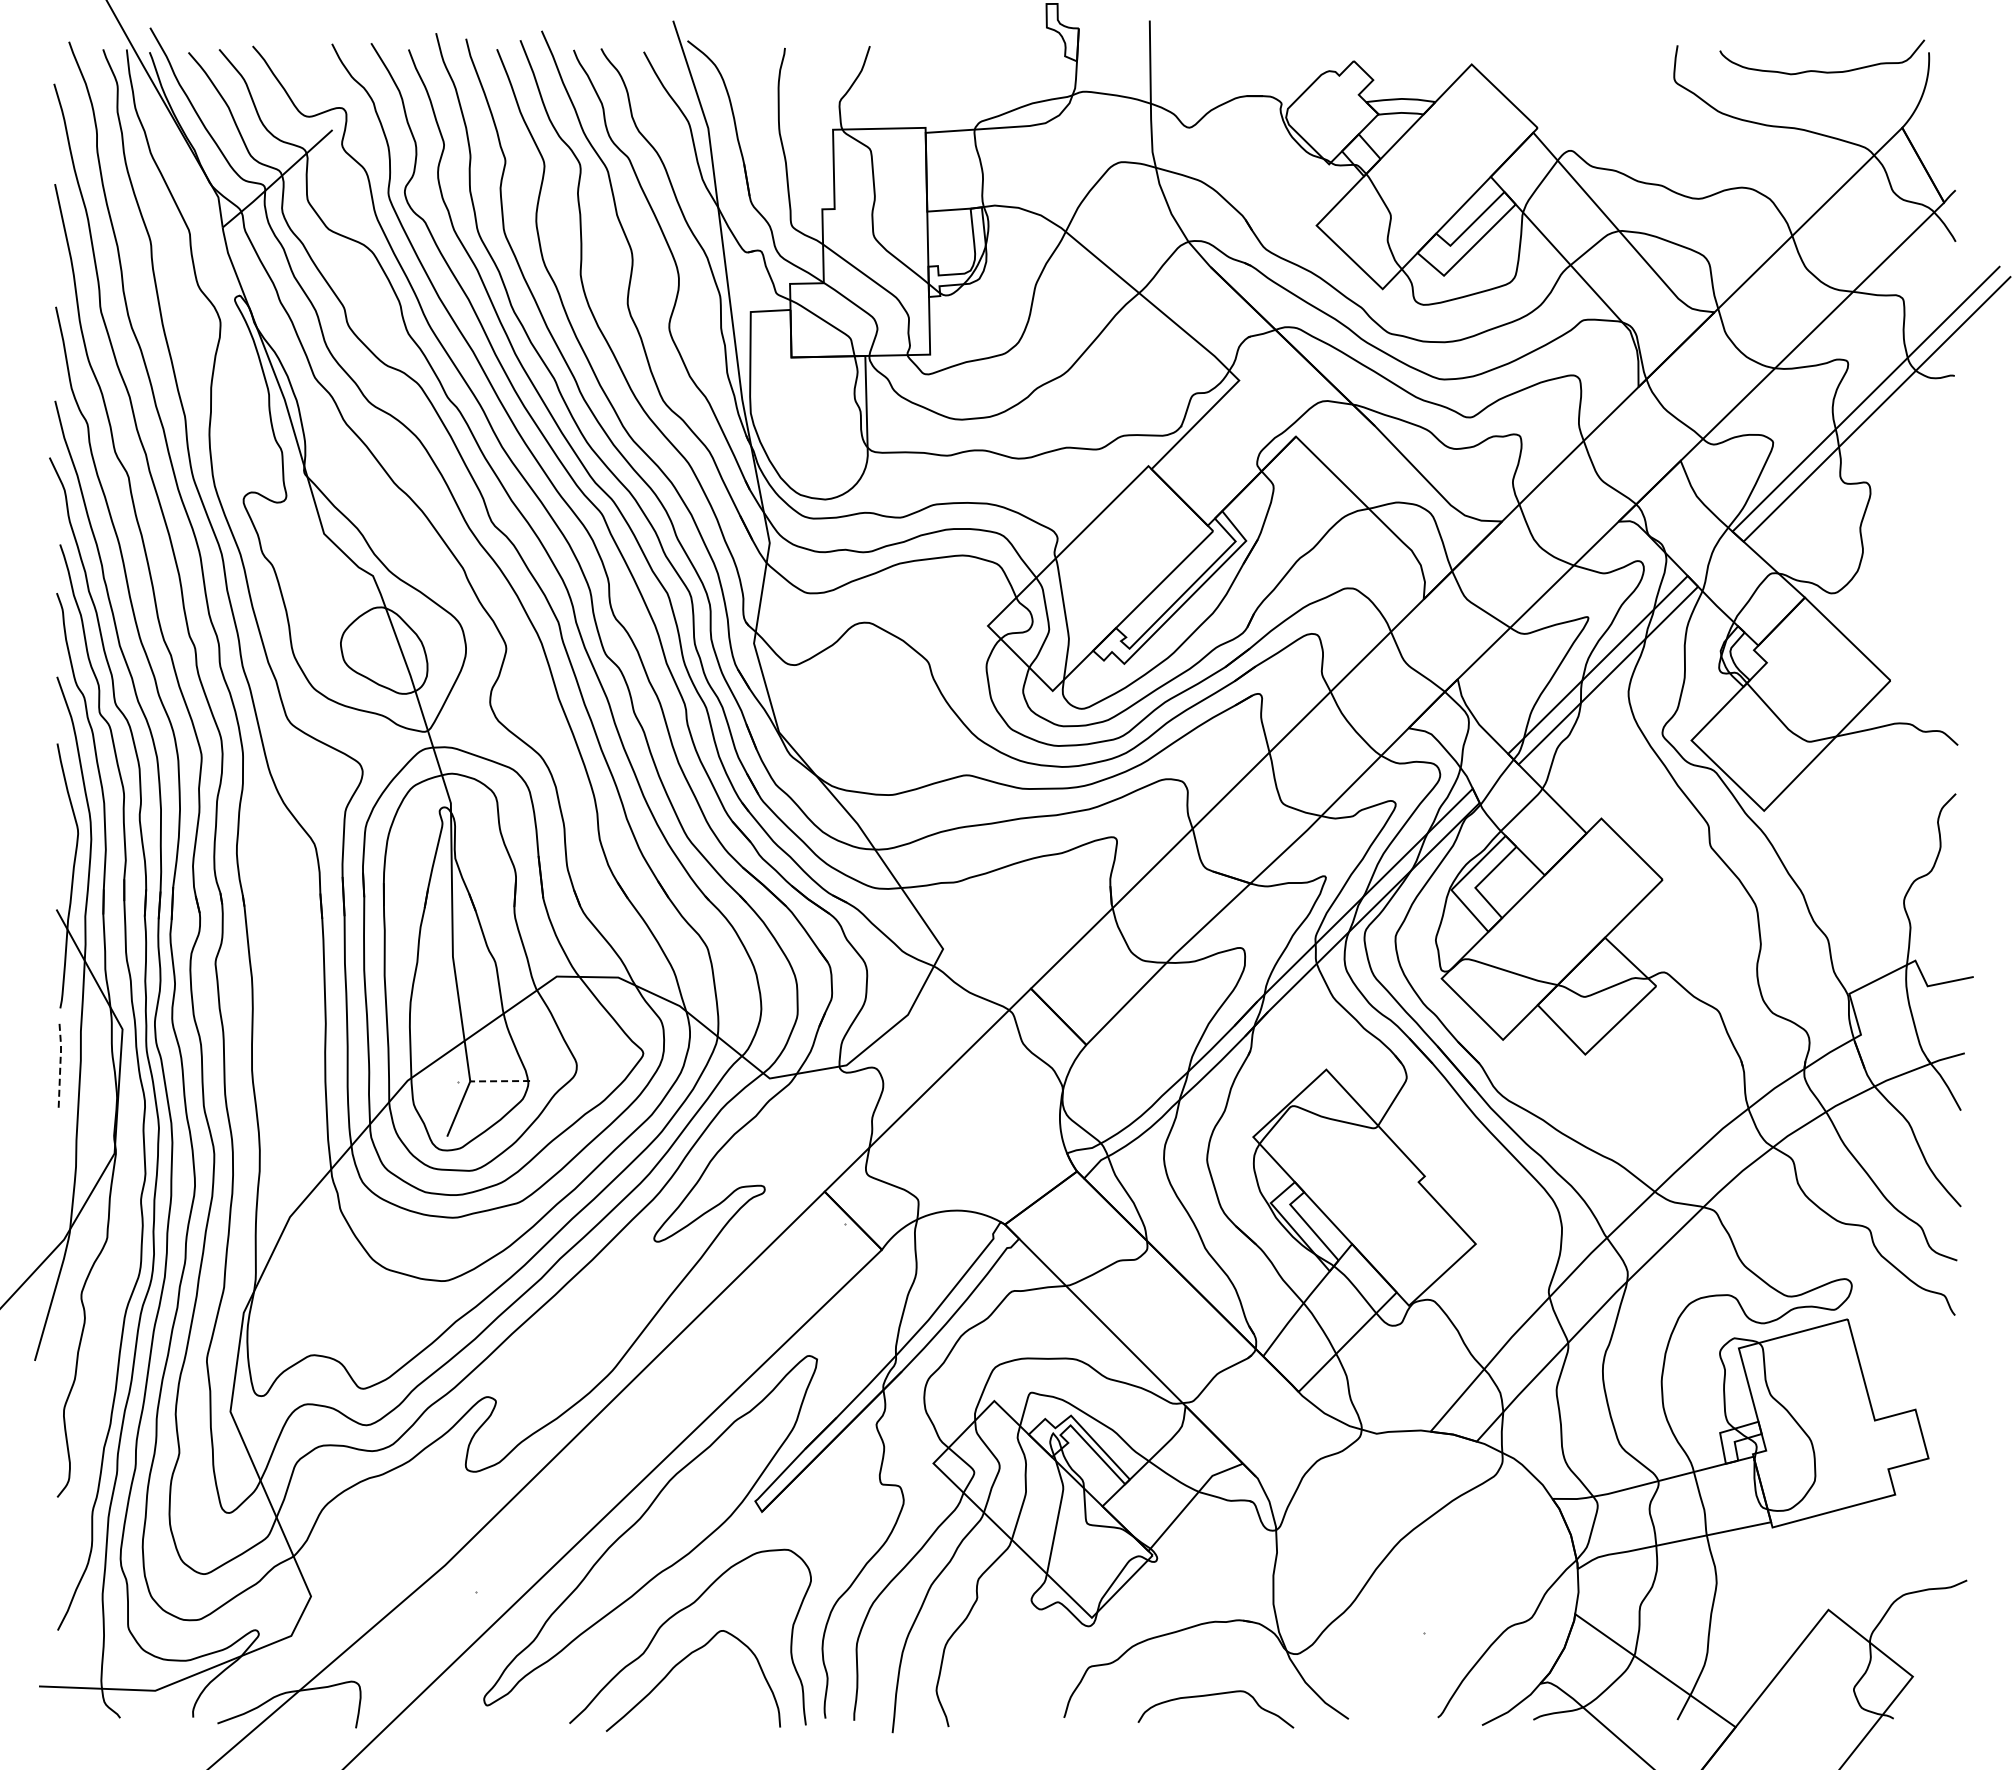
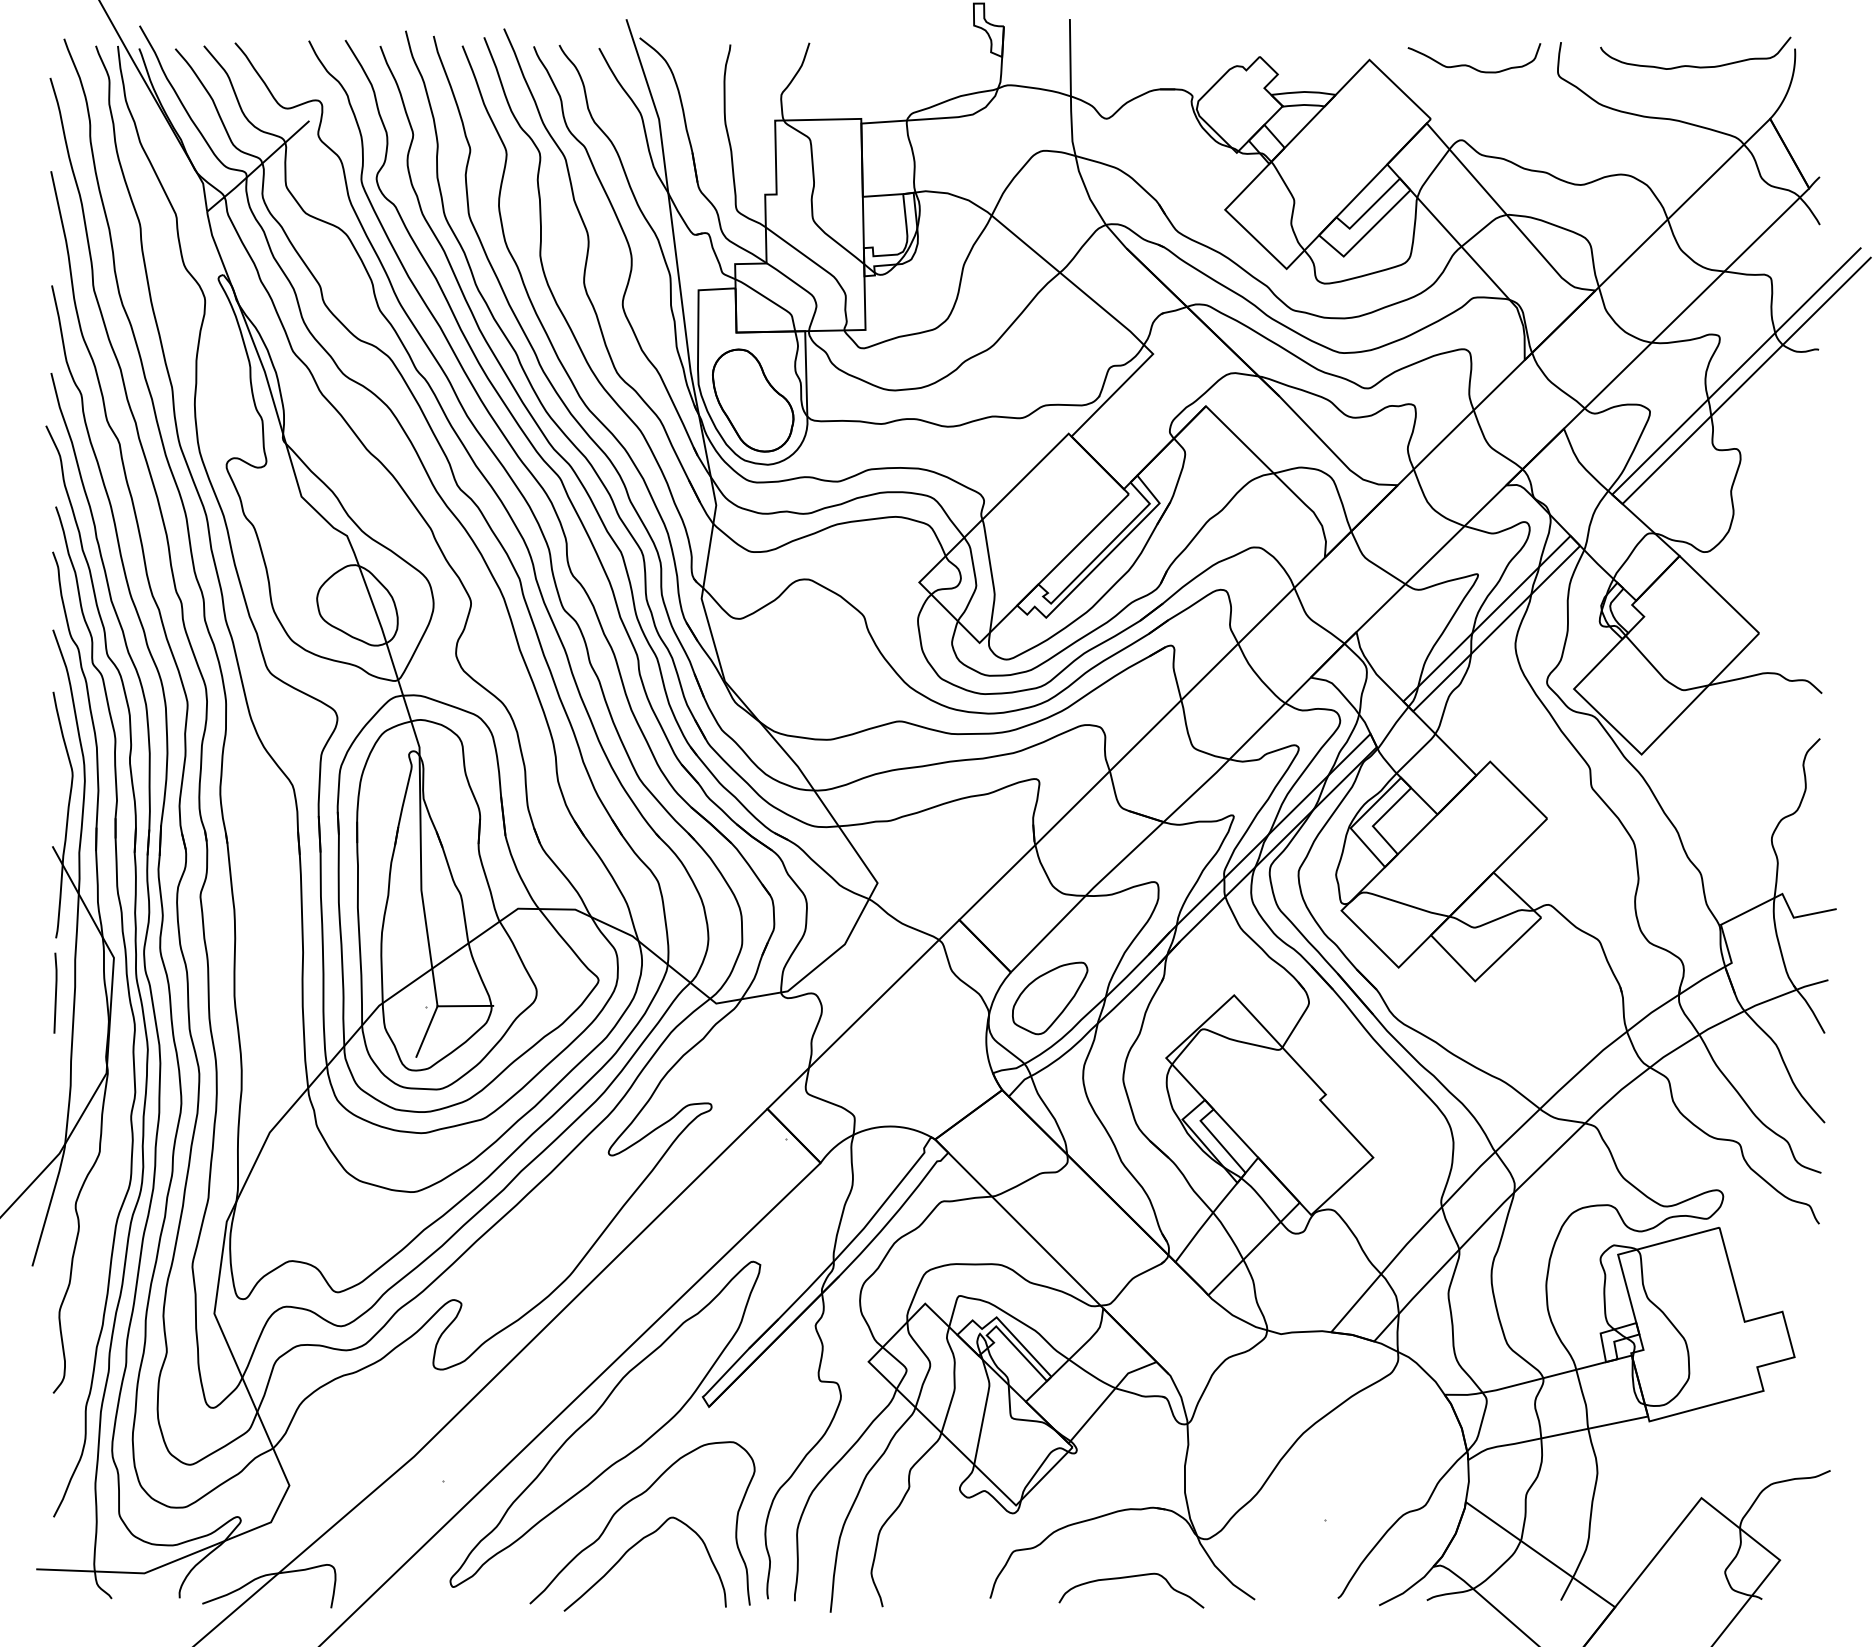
curve: (1579, 70) -> (1469, 65), added
part: (809, 430) -> (753, 400), added
line: (60, 1066) -> (56, 992), dashed -> solid
part: (1128, 1072) -> (1050, 997), added
line: (500, 1081) -> (465, 1006), dashed -> solid

